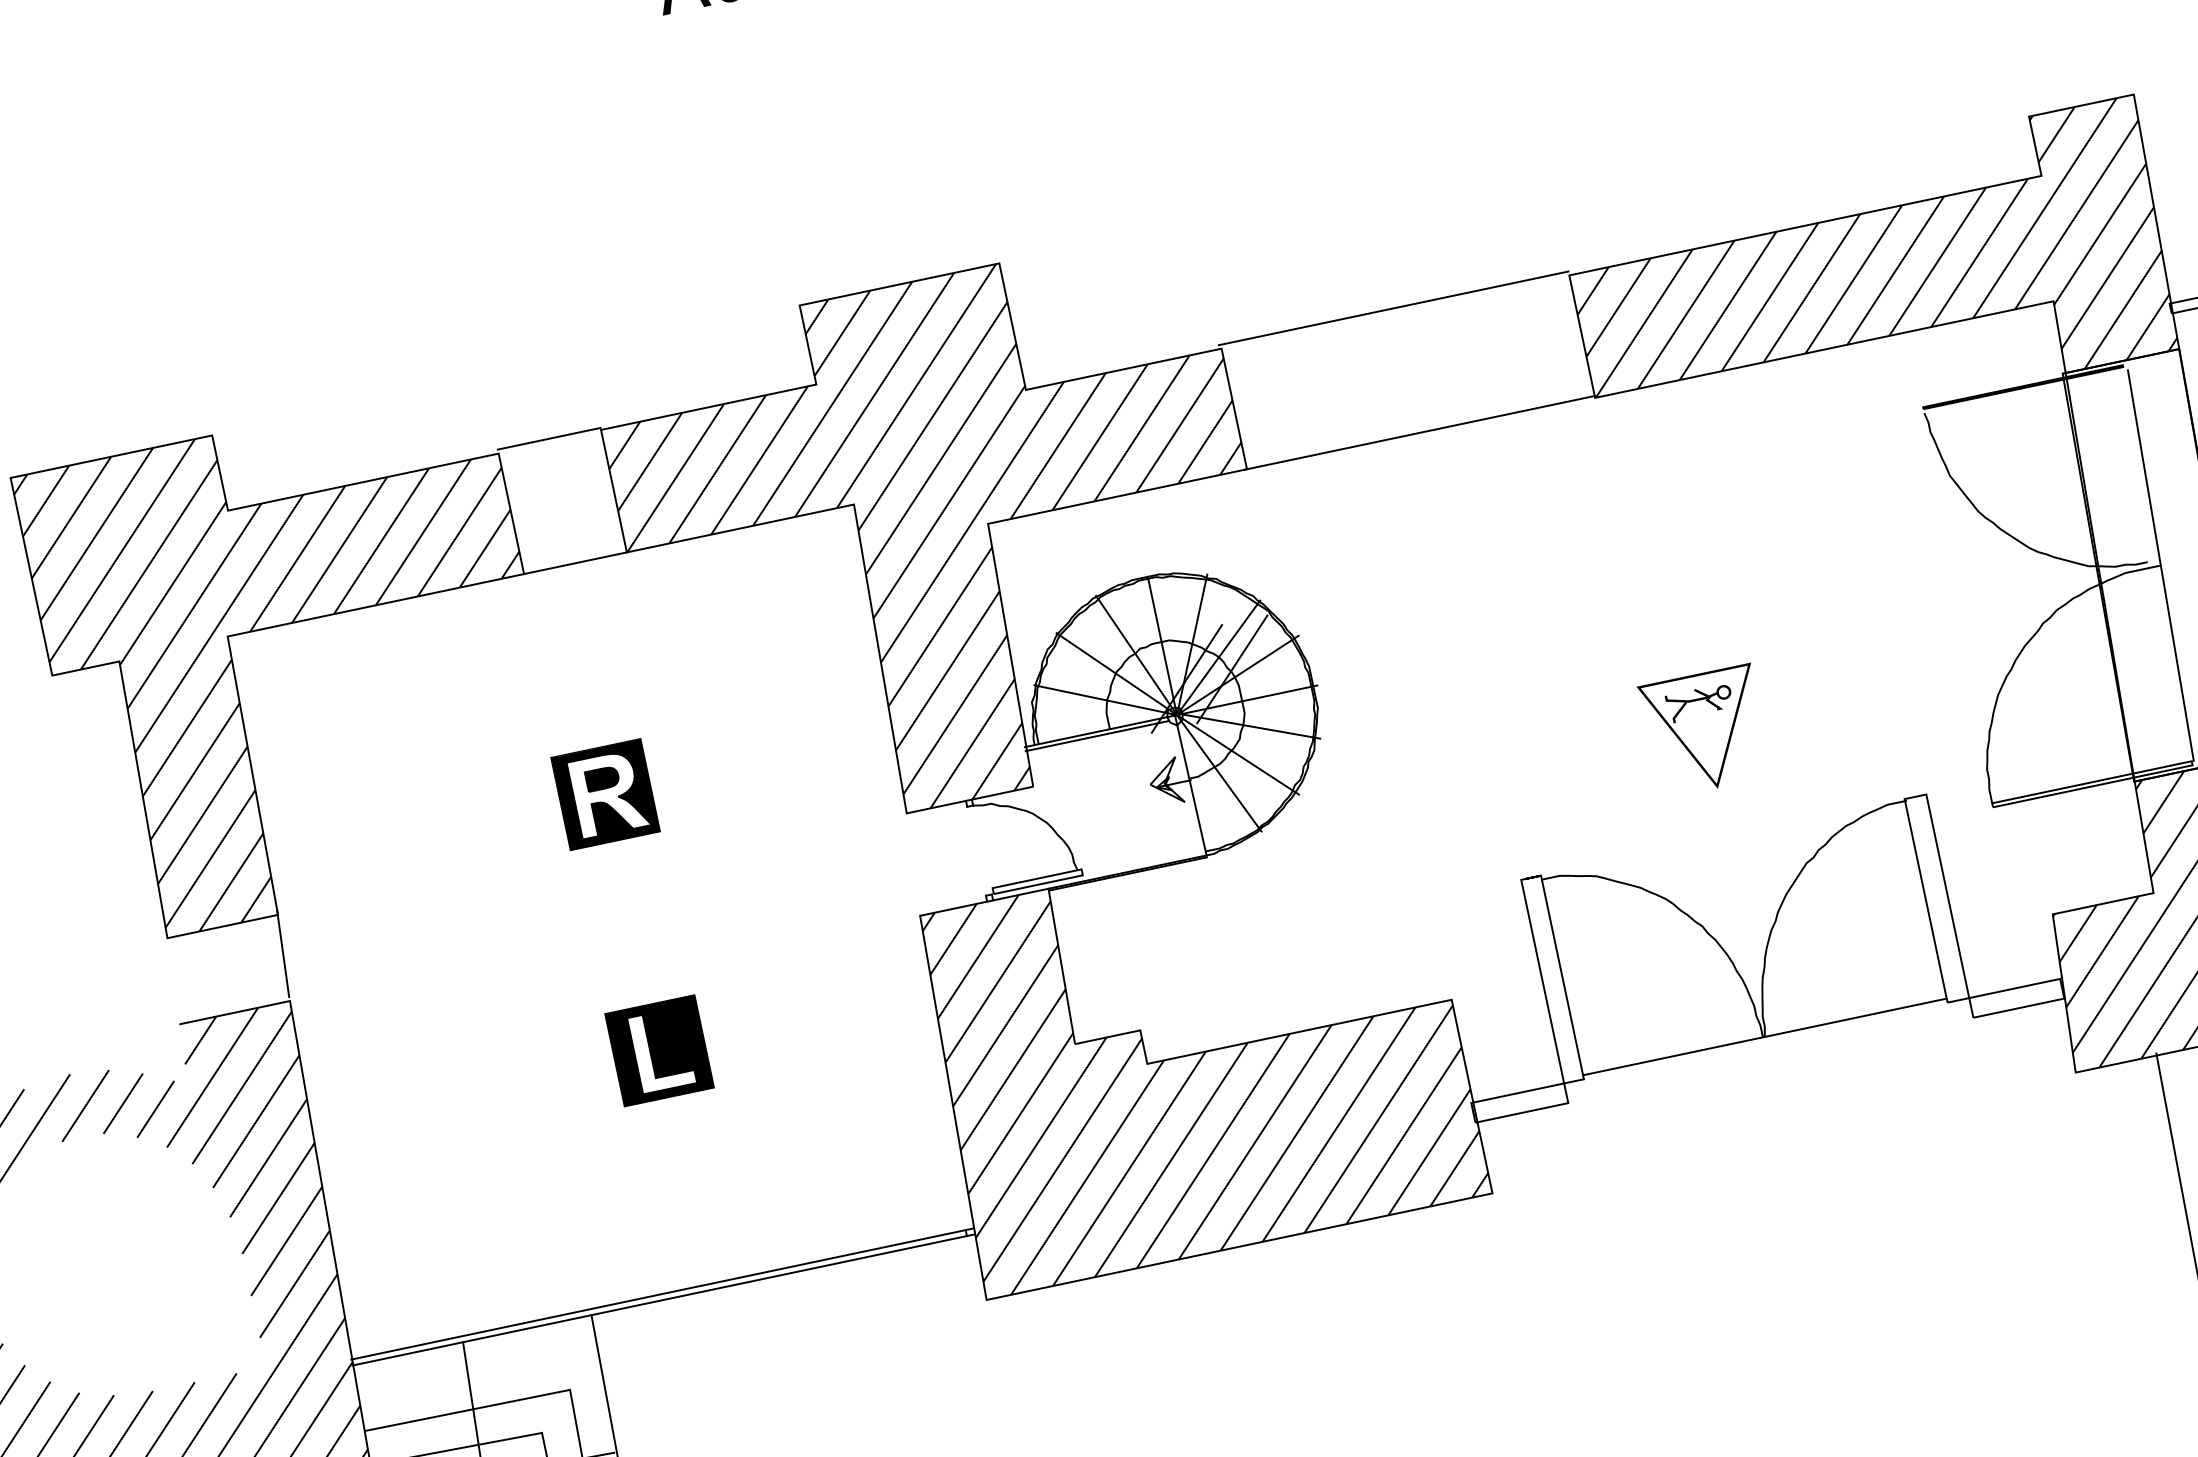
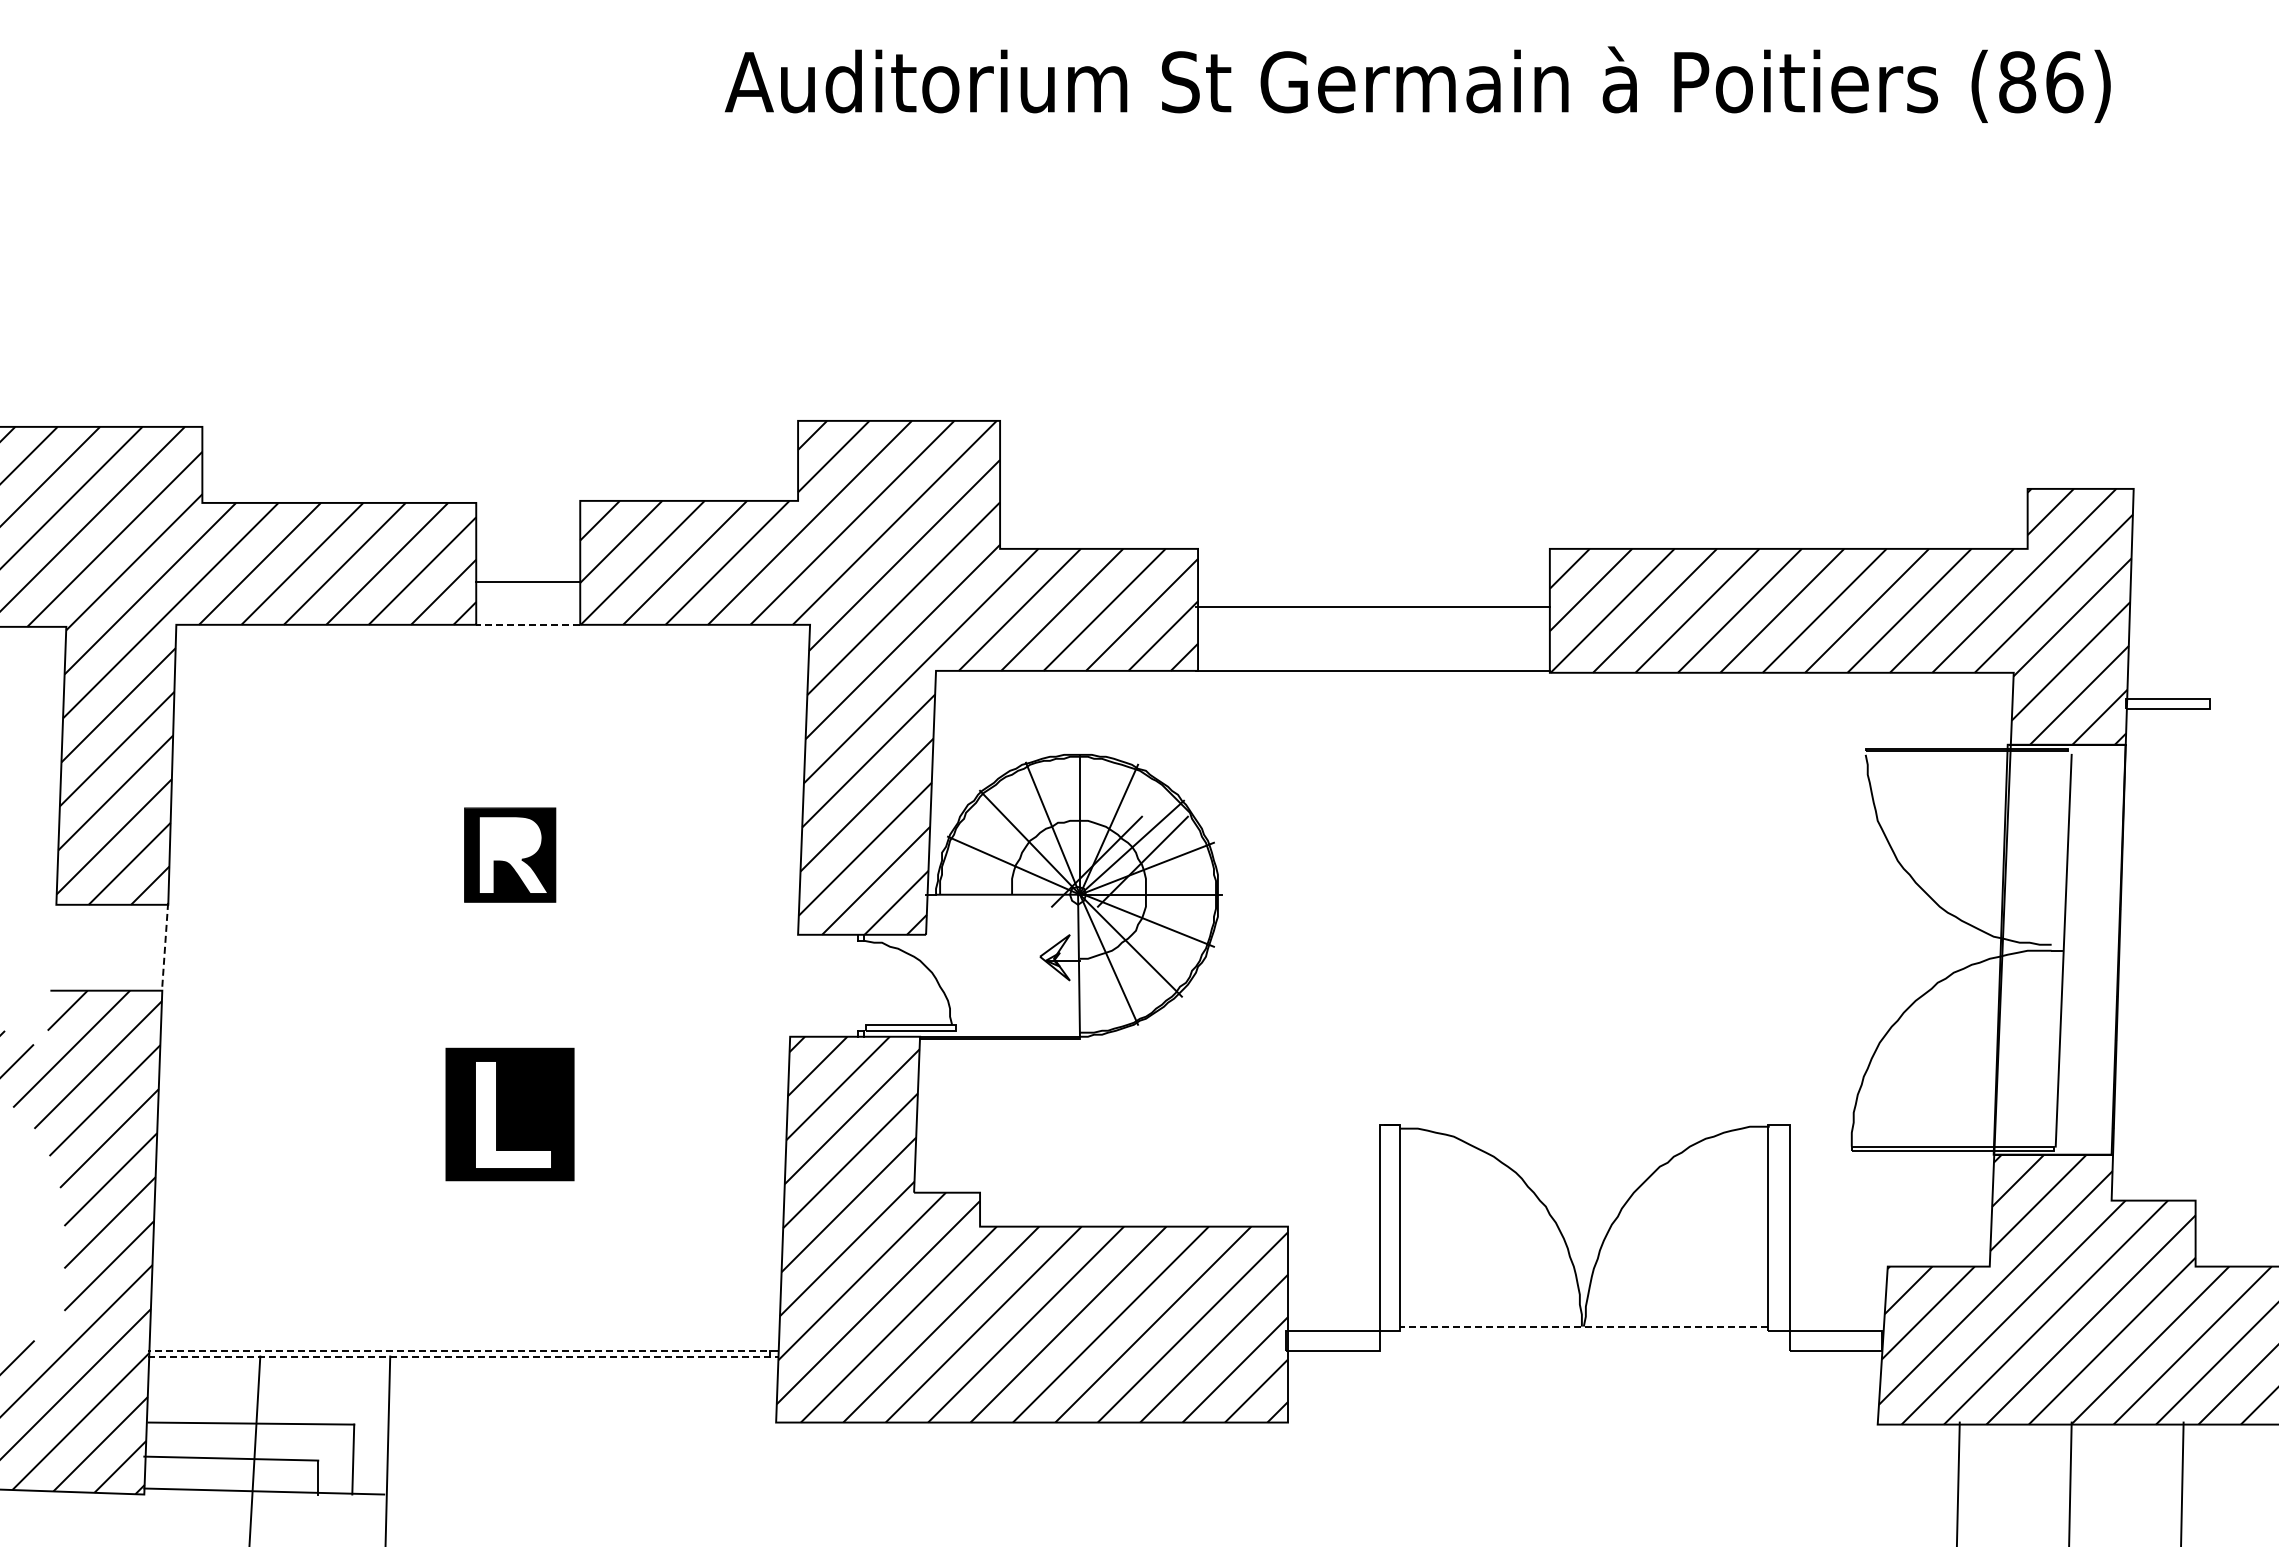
line: (1393, 308) -> (1372, 606), moved
line: (549, 438) -> (528, 581), moved
line: (574, 563) -> (527, 624), solid -> dashed
part: (1705, 731) -> (1588, 1018), removed
line: (1097, 735) -> (998, 898), removed
part: (602, 778) -> (510, 838), removed
line: (283, 953) -> (165, 943), solid -> dashed
line: (1764, 1036) -> (1583, 1326), solid -> dashed
part: (659, 1049) -> (510, 1113), size x1.4
line: (662, 1293) -> (463, 1350), solid -> dashed
line: (663, 1299) -> (463, 1356), solid -> dashed

